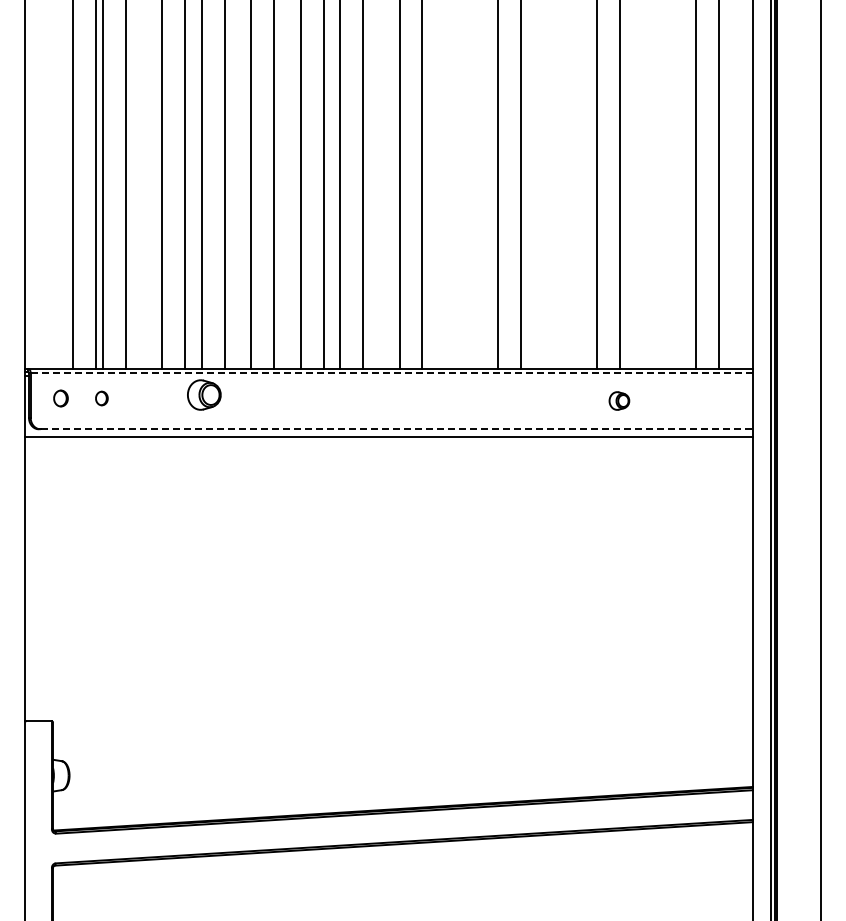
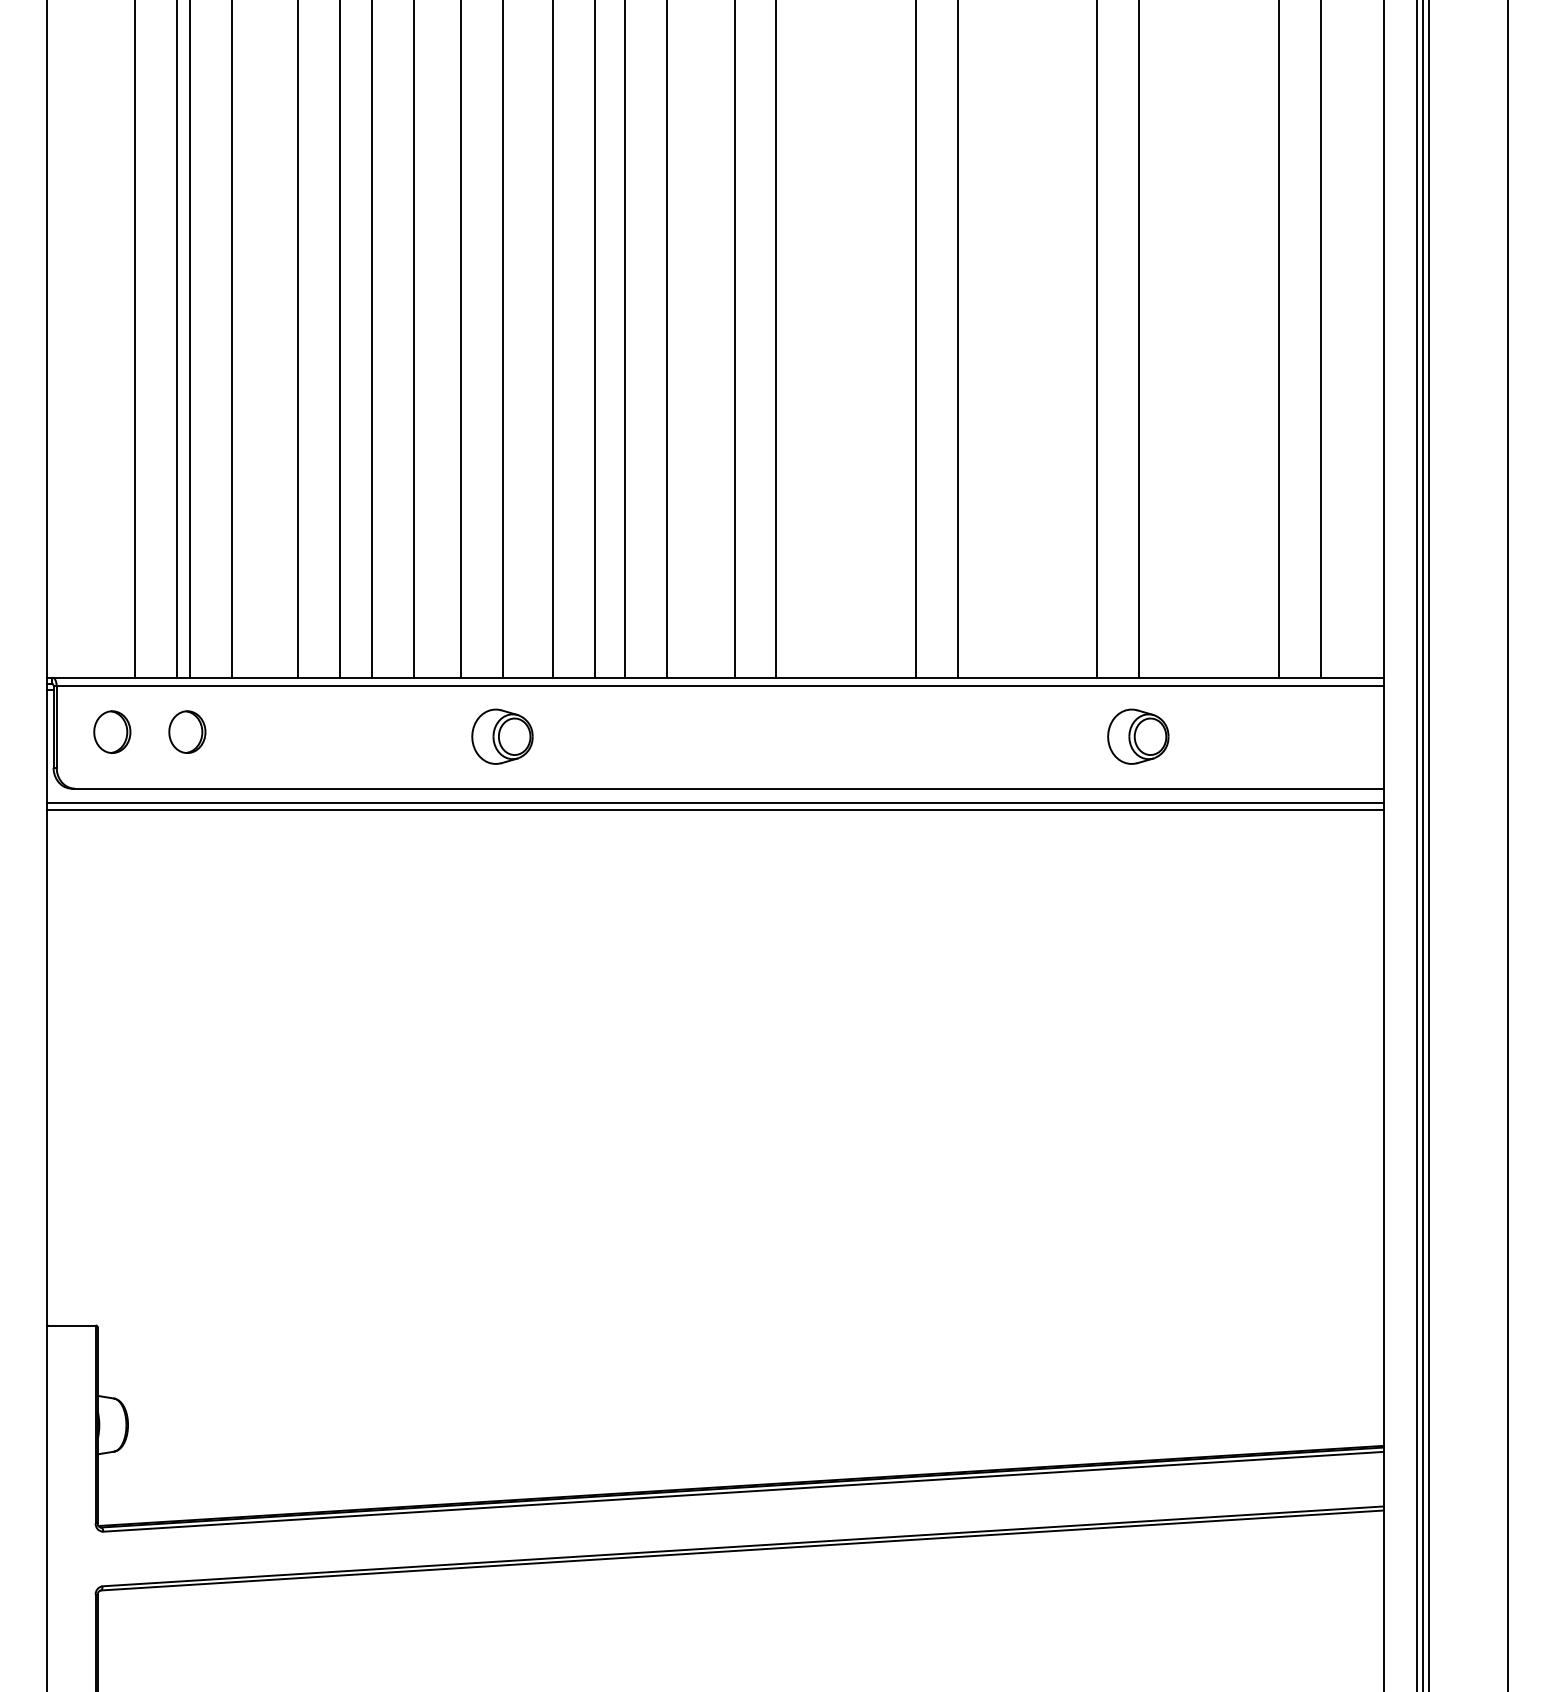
line: (392, 373) -> (721, 686), dashed -> solid
part: (204, 394) -> (502, 735), moved
part: (60, 398) -> (111, 732), size x1.43
part: (101, 398) -> (186, 732), size x1.67
part: (619, 400) -> (1138, 735), size x1.67
line: (397, 429) -> (730, 789), dashed -> solid
line: (388, 440) -> (714, 809), added

